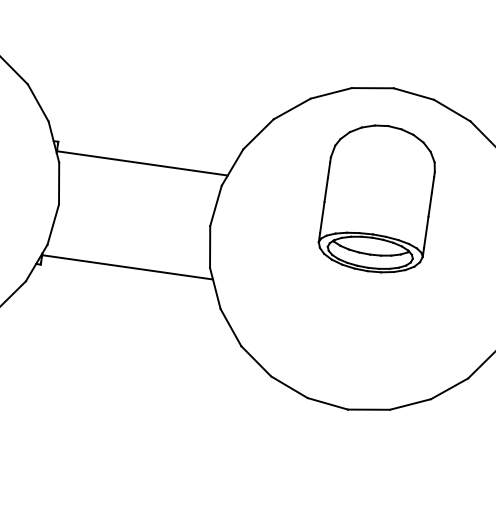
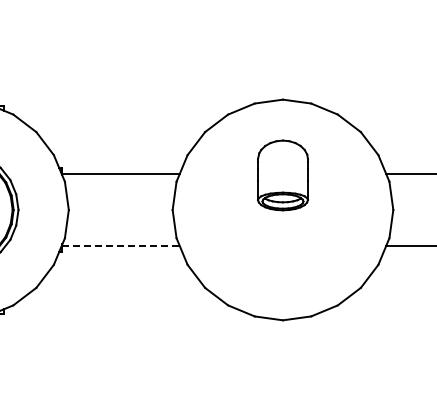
part: (377, 198) -> (282, 175), size x0.7
line: (126, 266) -> (120, 245), solid -> dashed

